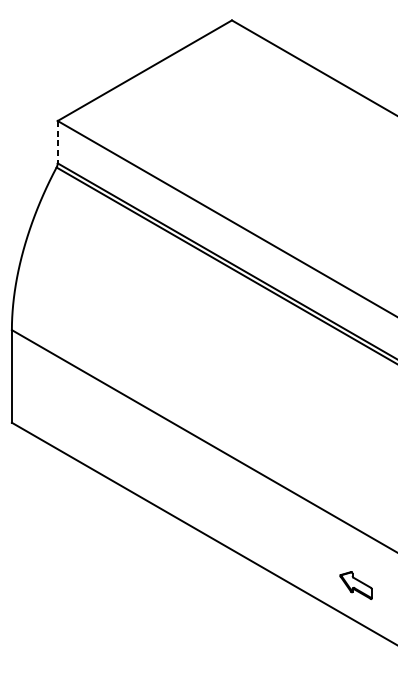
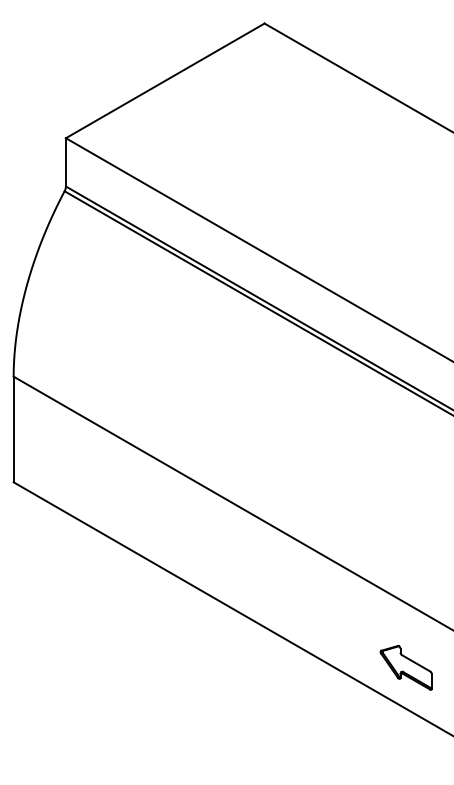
line: (57, 142) -> (65, 162), dashed -> solid
part: (355, 585) -> (405, 667), size x1.43

